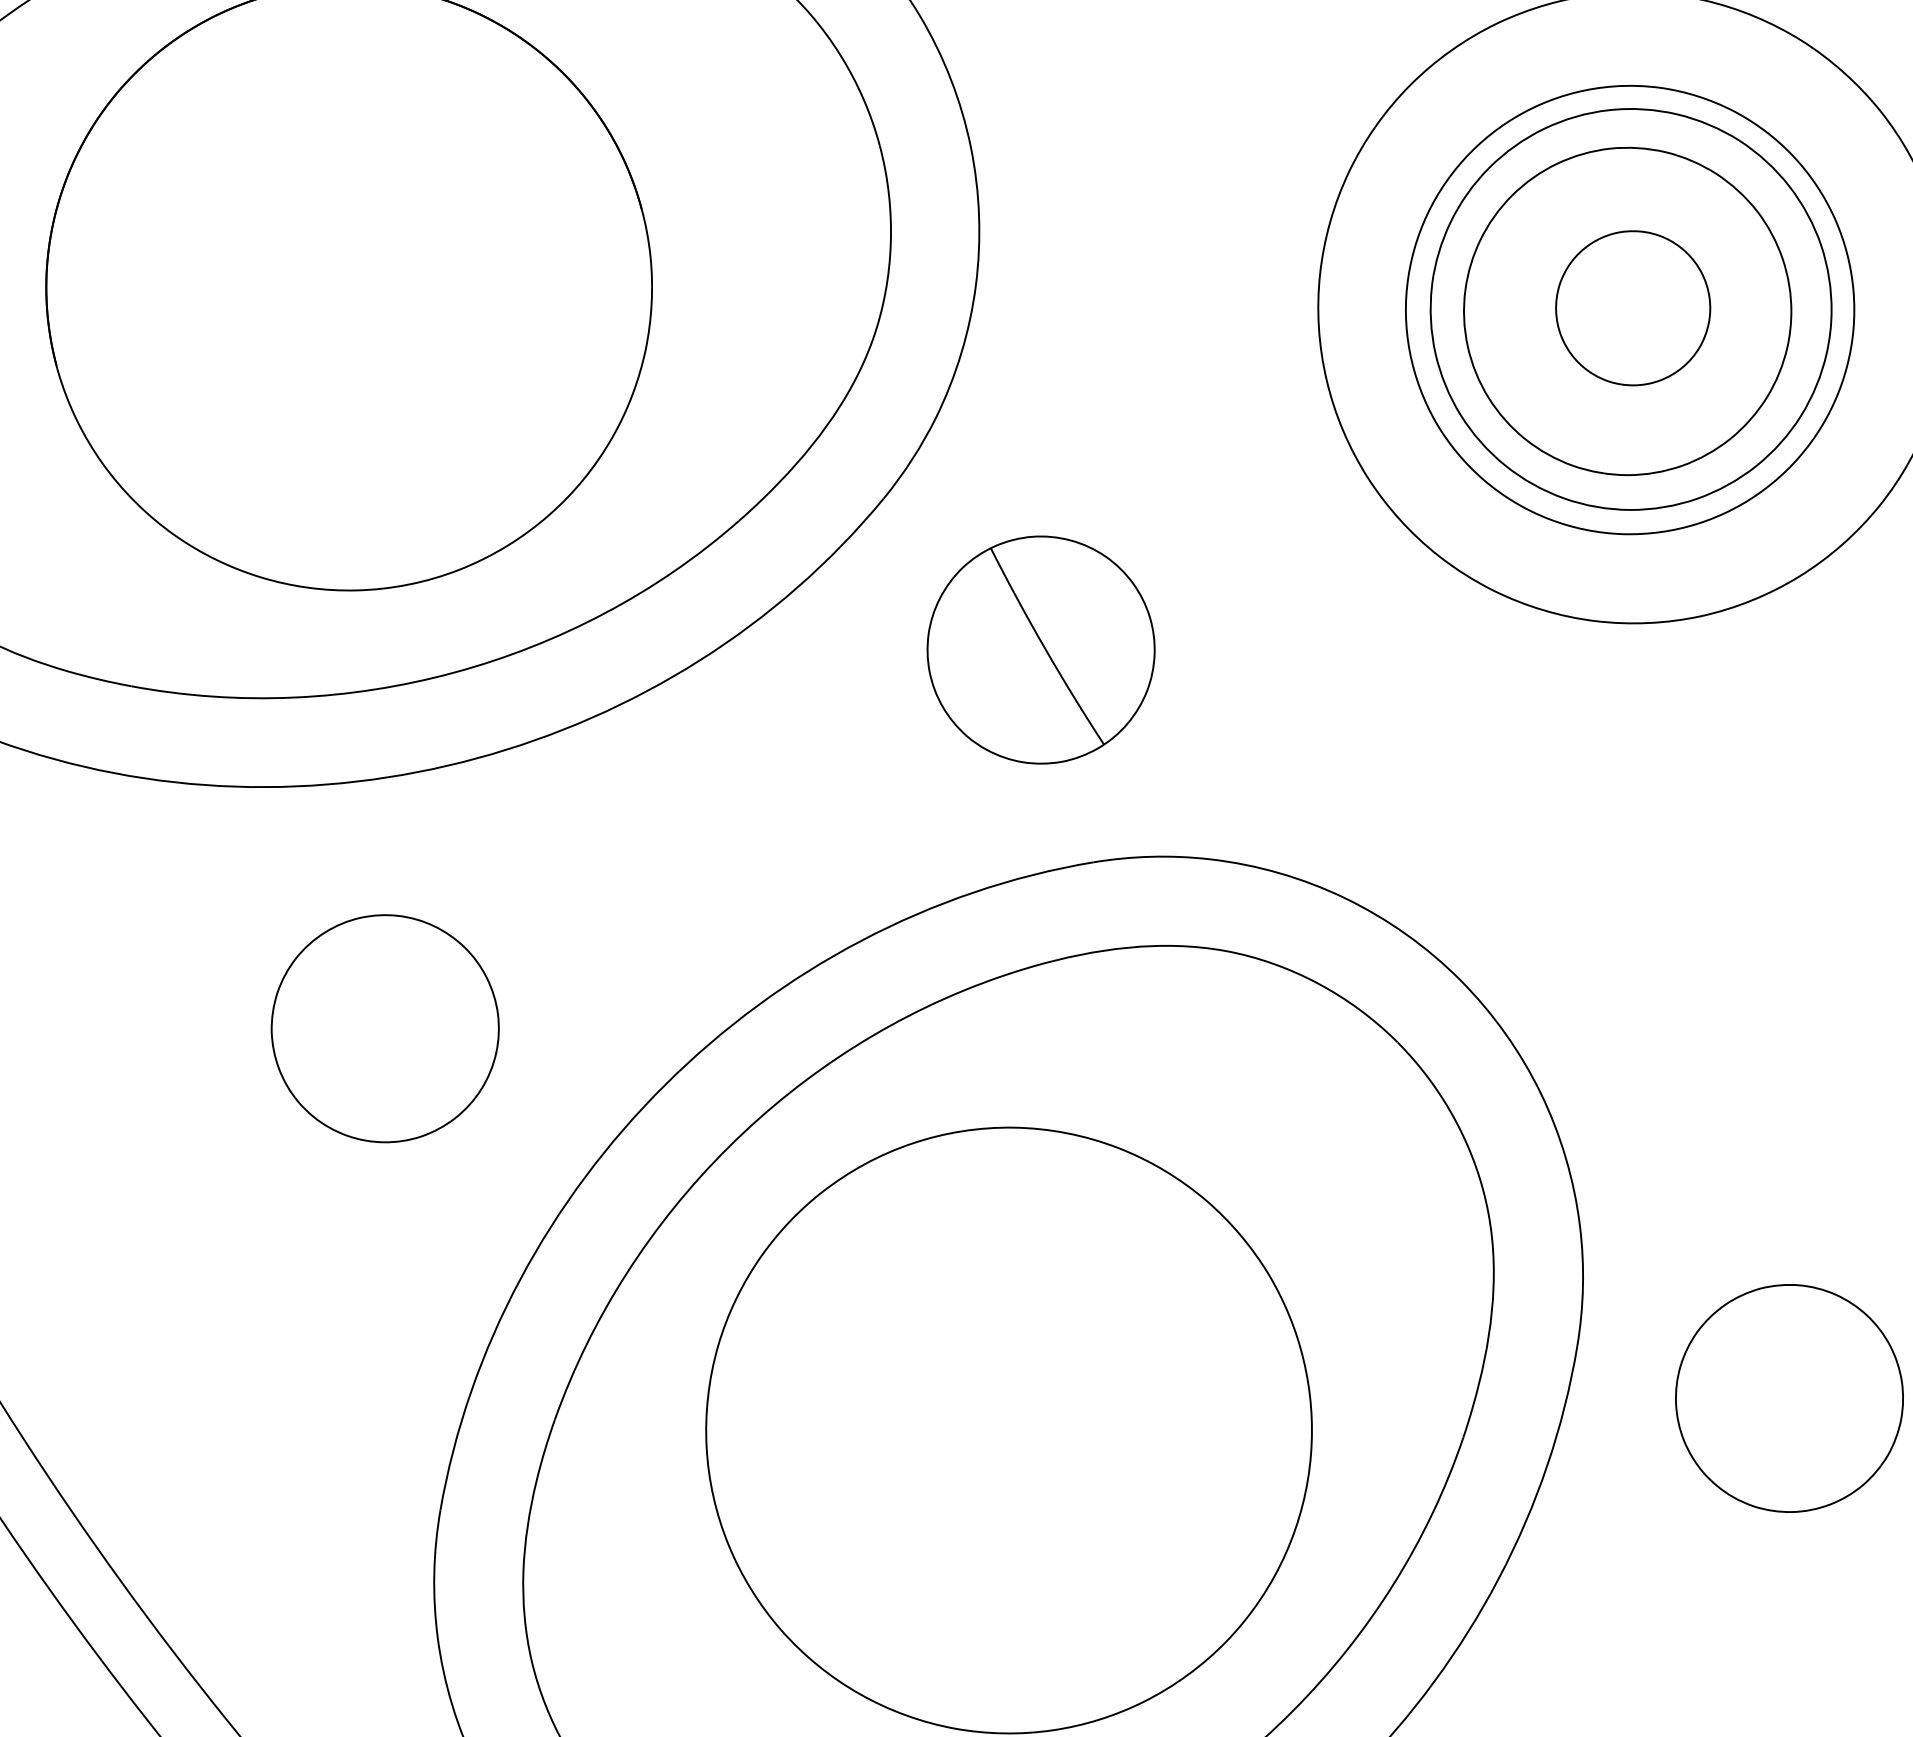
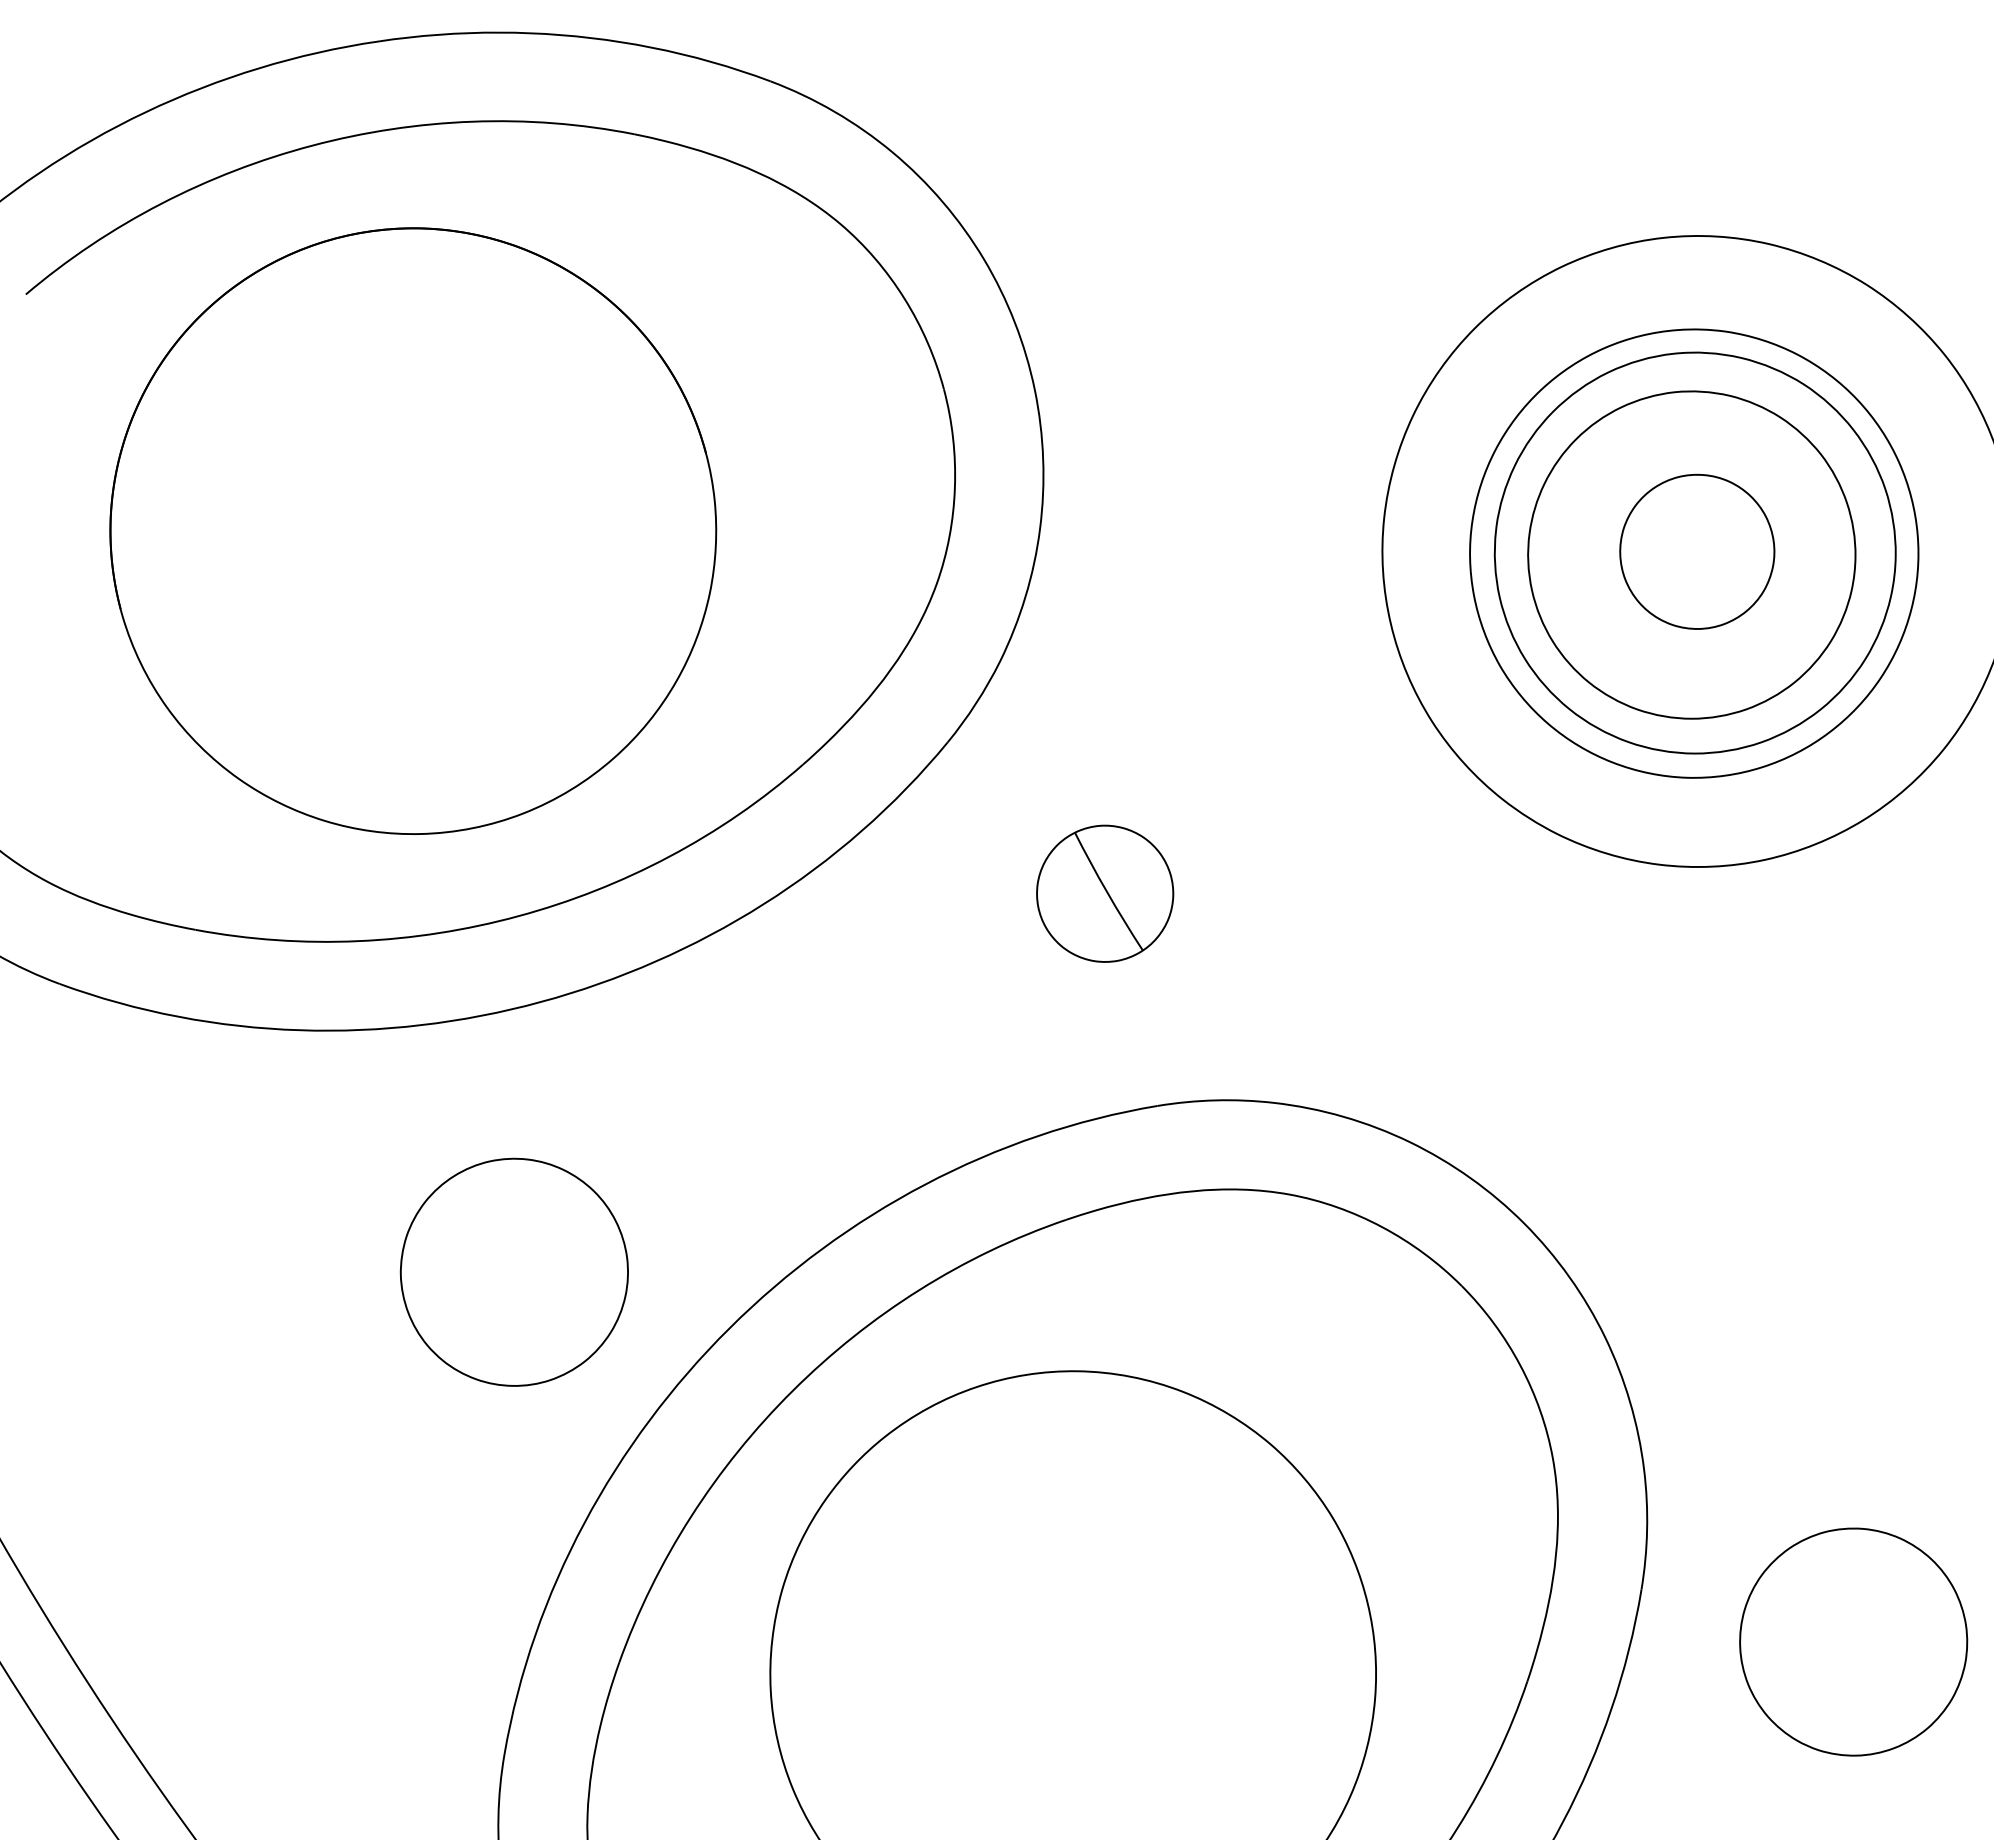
part: (1040, 649) -> (1104, 893), size x0.6
part: (384, 1027) -> (513, 1271), moved

